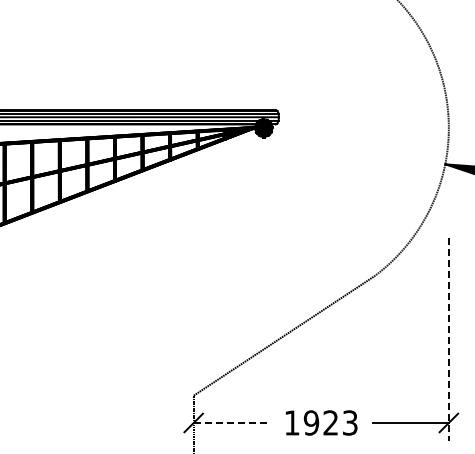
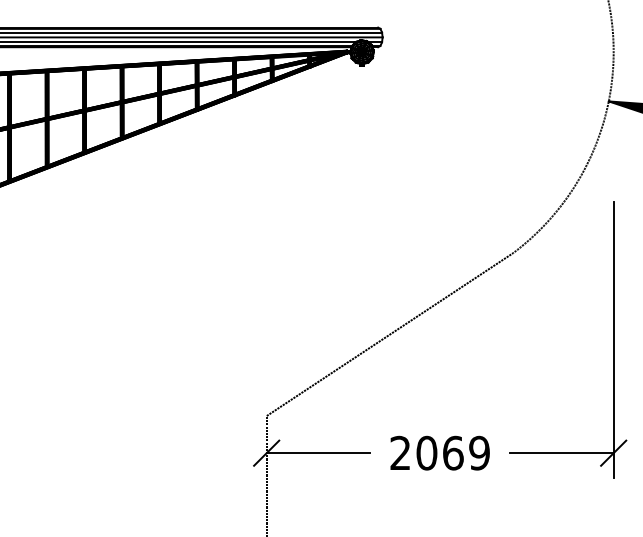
line: (448, 339) -> (613, 339), dashed -> solid
line: (231, 422) -> (318, 452), dashed -> solid
text: (320, 422) -> (439, 452), 1923 -> 2069

